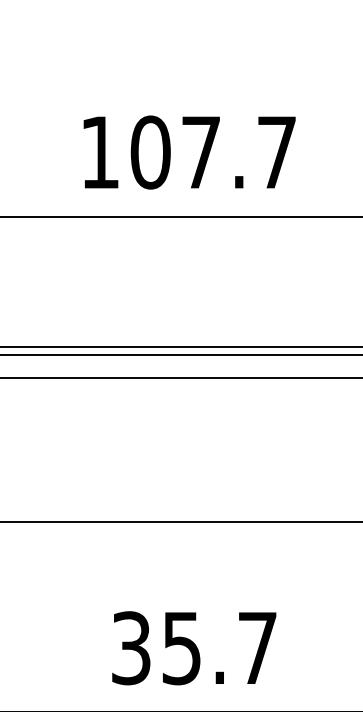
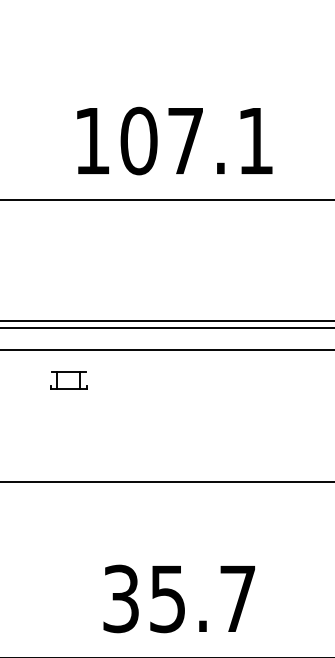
text: (276, 152) -> (255, 141), 107.7 -> 107.1
part: (74, 411) -> (68, 380), added

